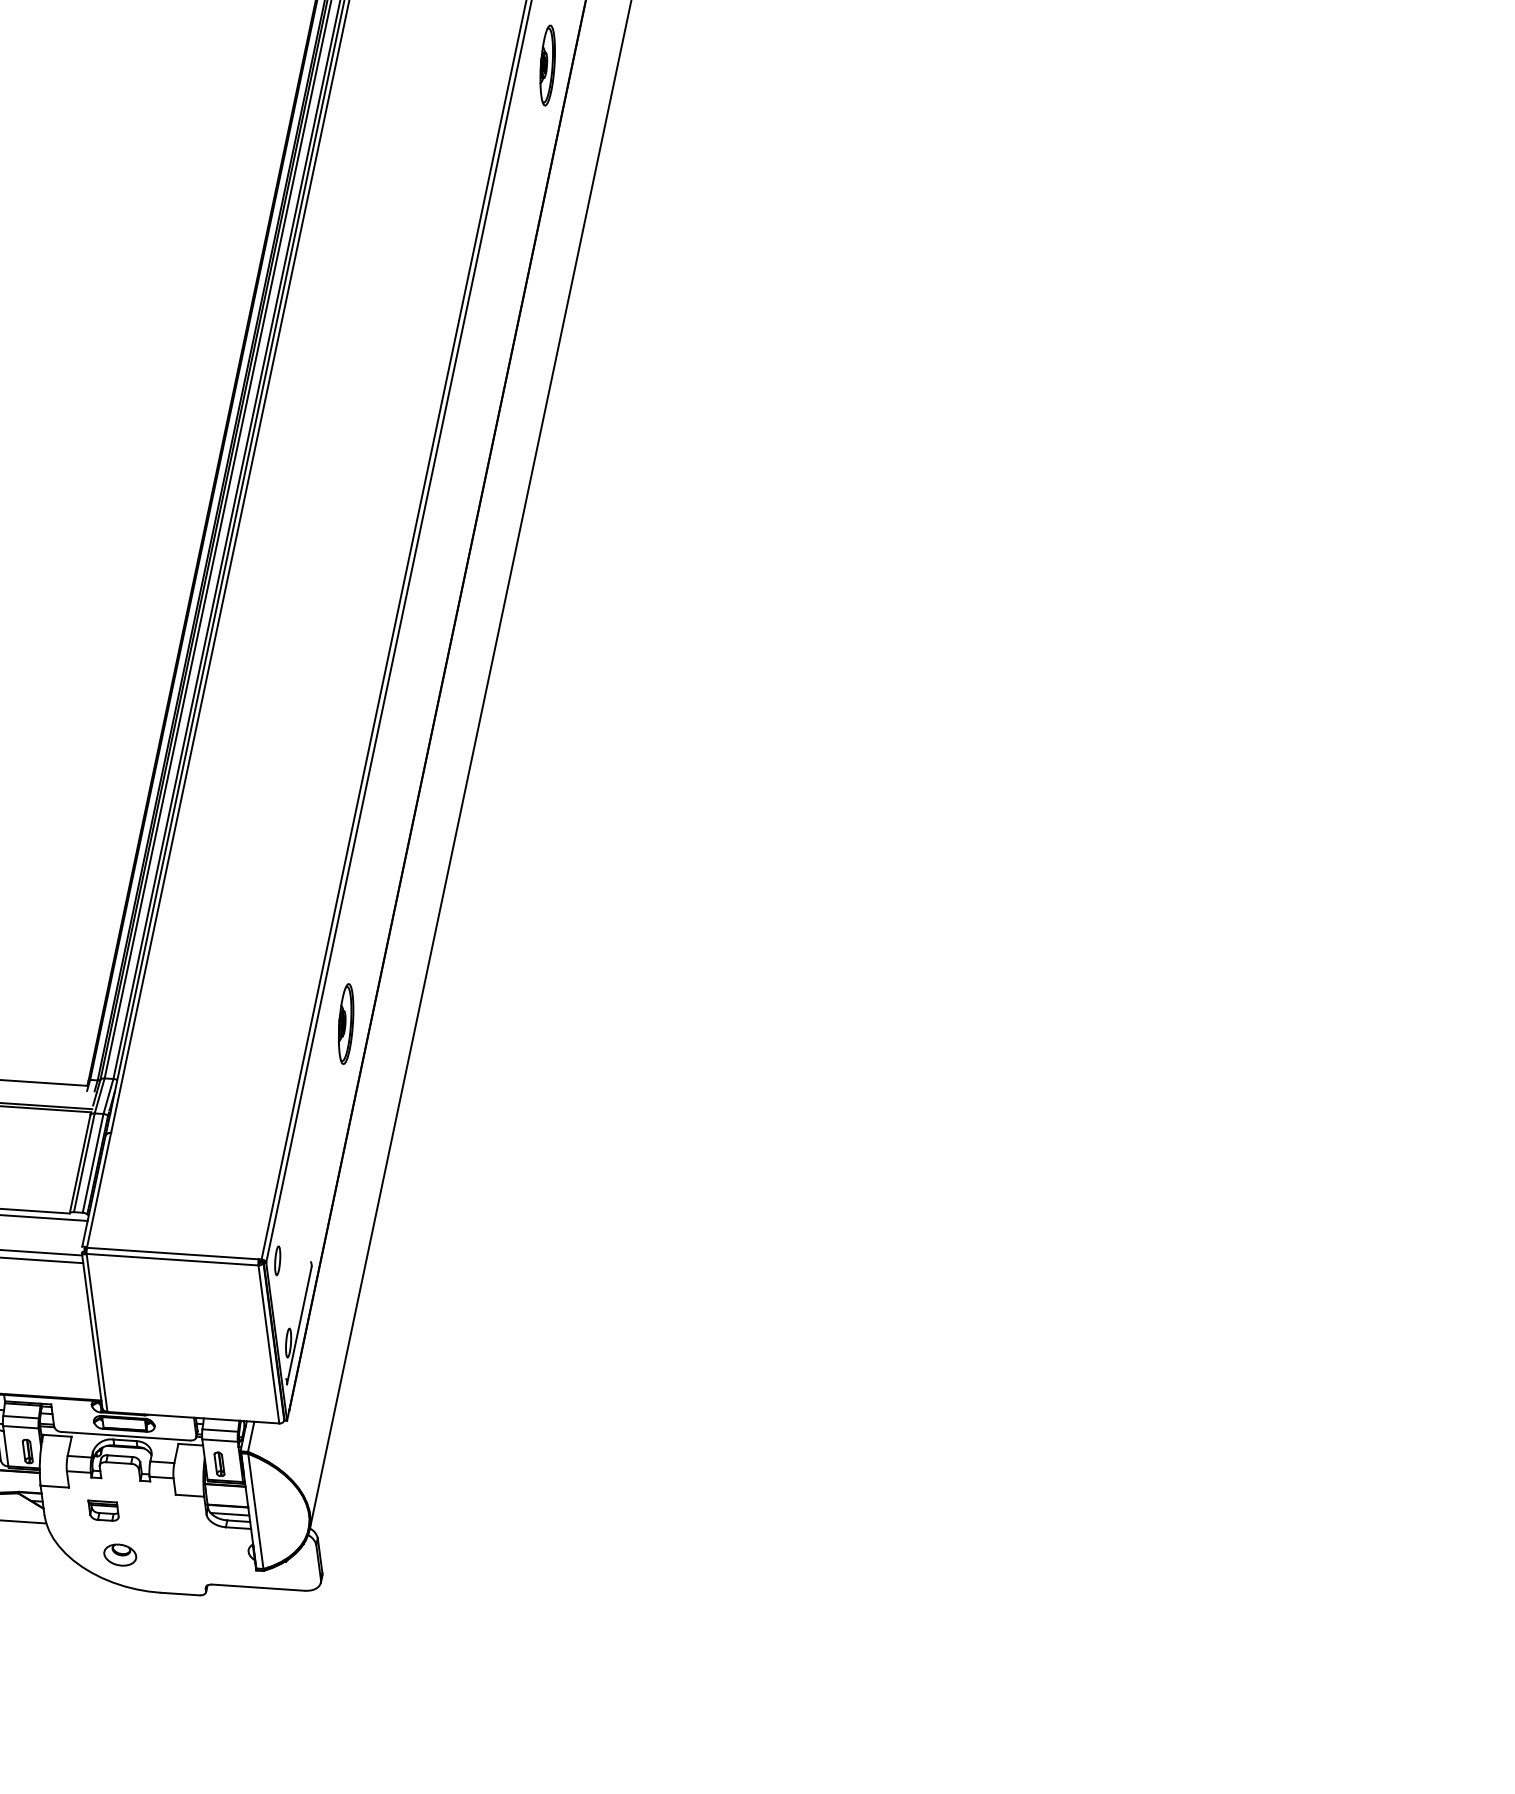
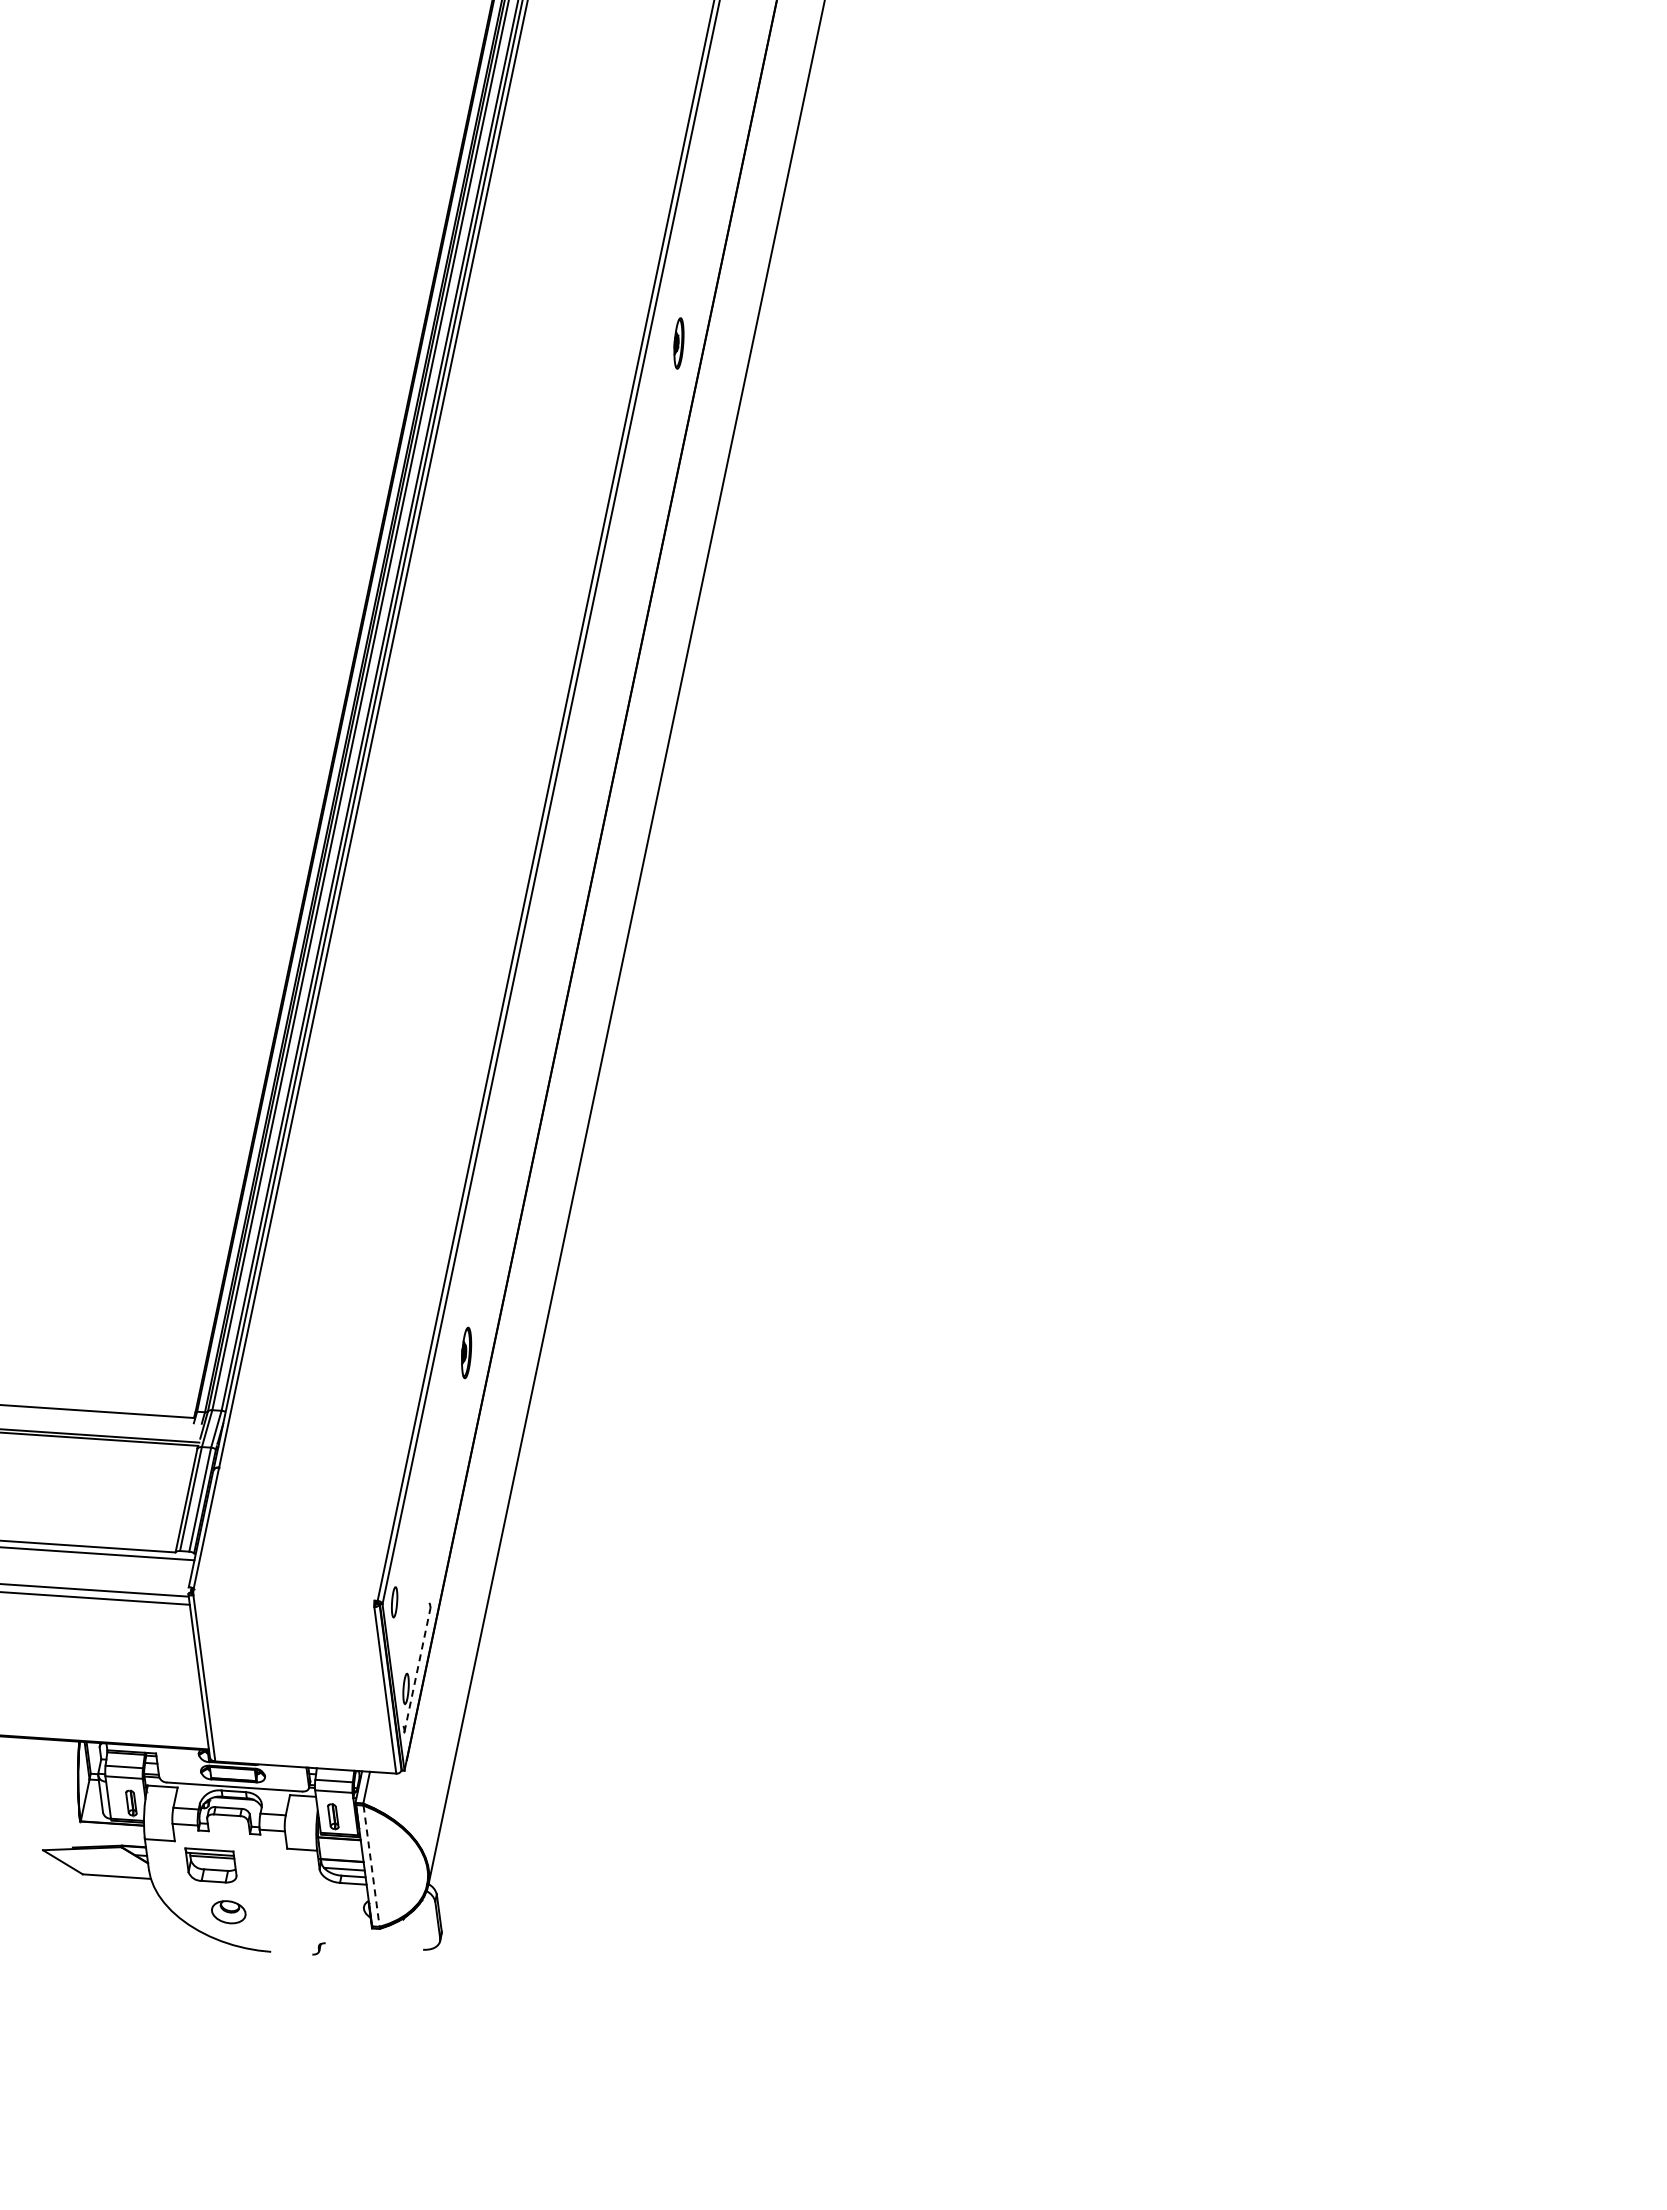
part: (547, 65) -> (678, 343), size x0.6
part: (345, 1023) -> (466, 1352), size x0.6
line: (172, 1253) -> (283, 1594), removed
line: (172, 1260) -> (283, 1601), removed
line: (299, 1325) -> (417, 1670), solid -> dashed
part: (103, 1510) -> (211, 1865), size x1.6
line: (255, 1511) -> (371, 1866), solid -> dashed
line: (258, 1587) -> (374, 1946), removed
line: (179, 1593) -> (291, 1952), removed

